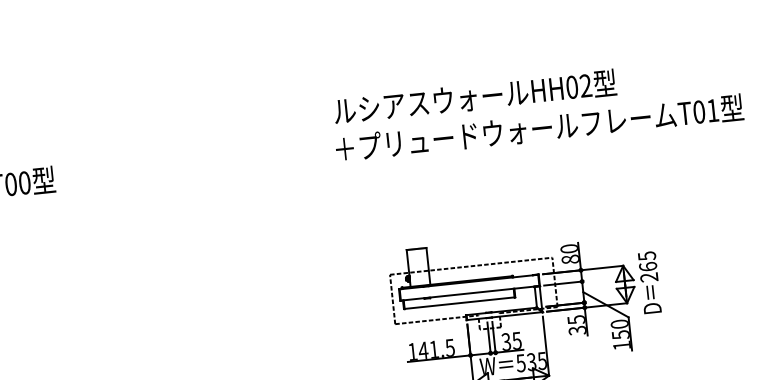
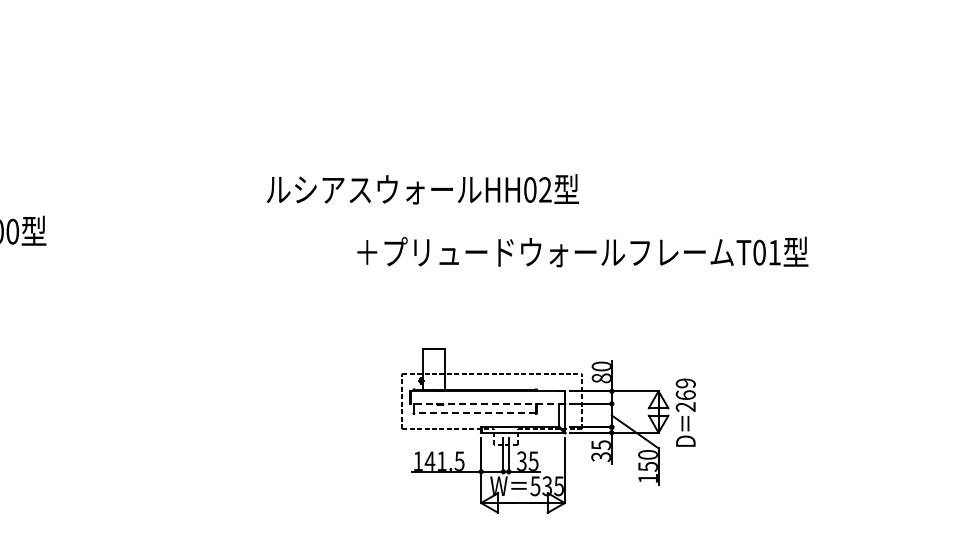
text: (474, 97) -> (422, 189), moved
text: (539, 127) -> (582, 251), moved
text: (646, 256) -> (685, 383), 265 -> 269
line: (469, 293) -> (487, 403), solid -> dashed
line: (459, 303) -> (475, 413), solid -> dashed

